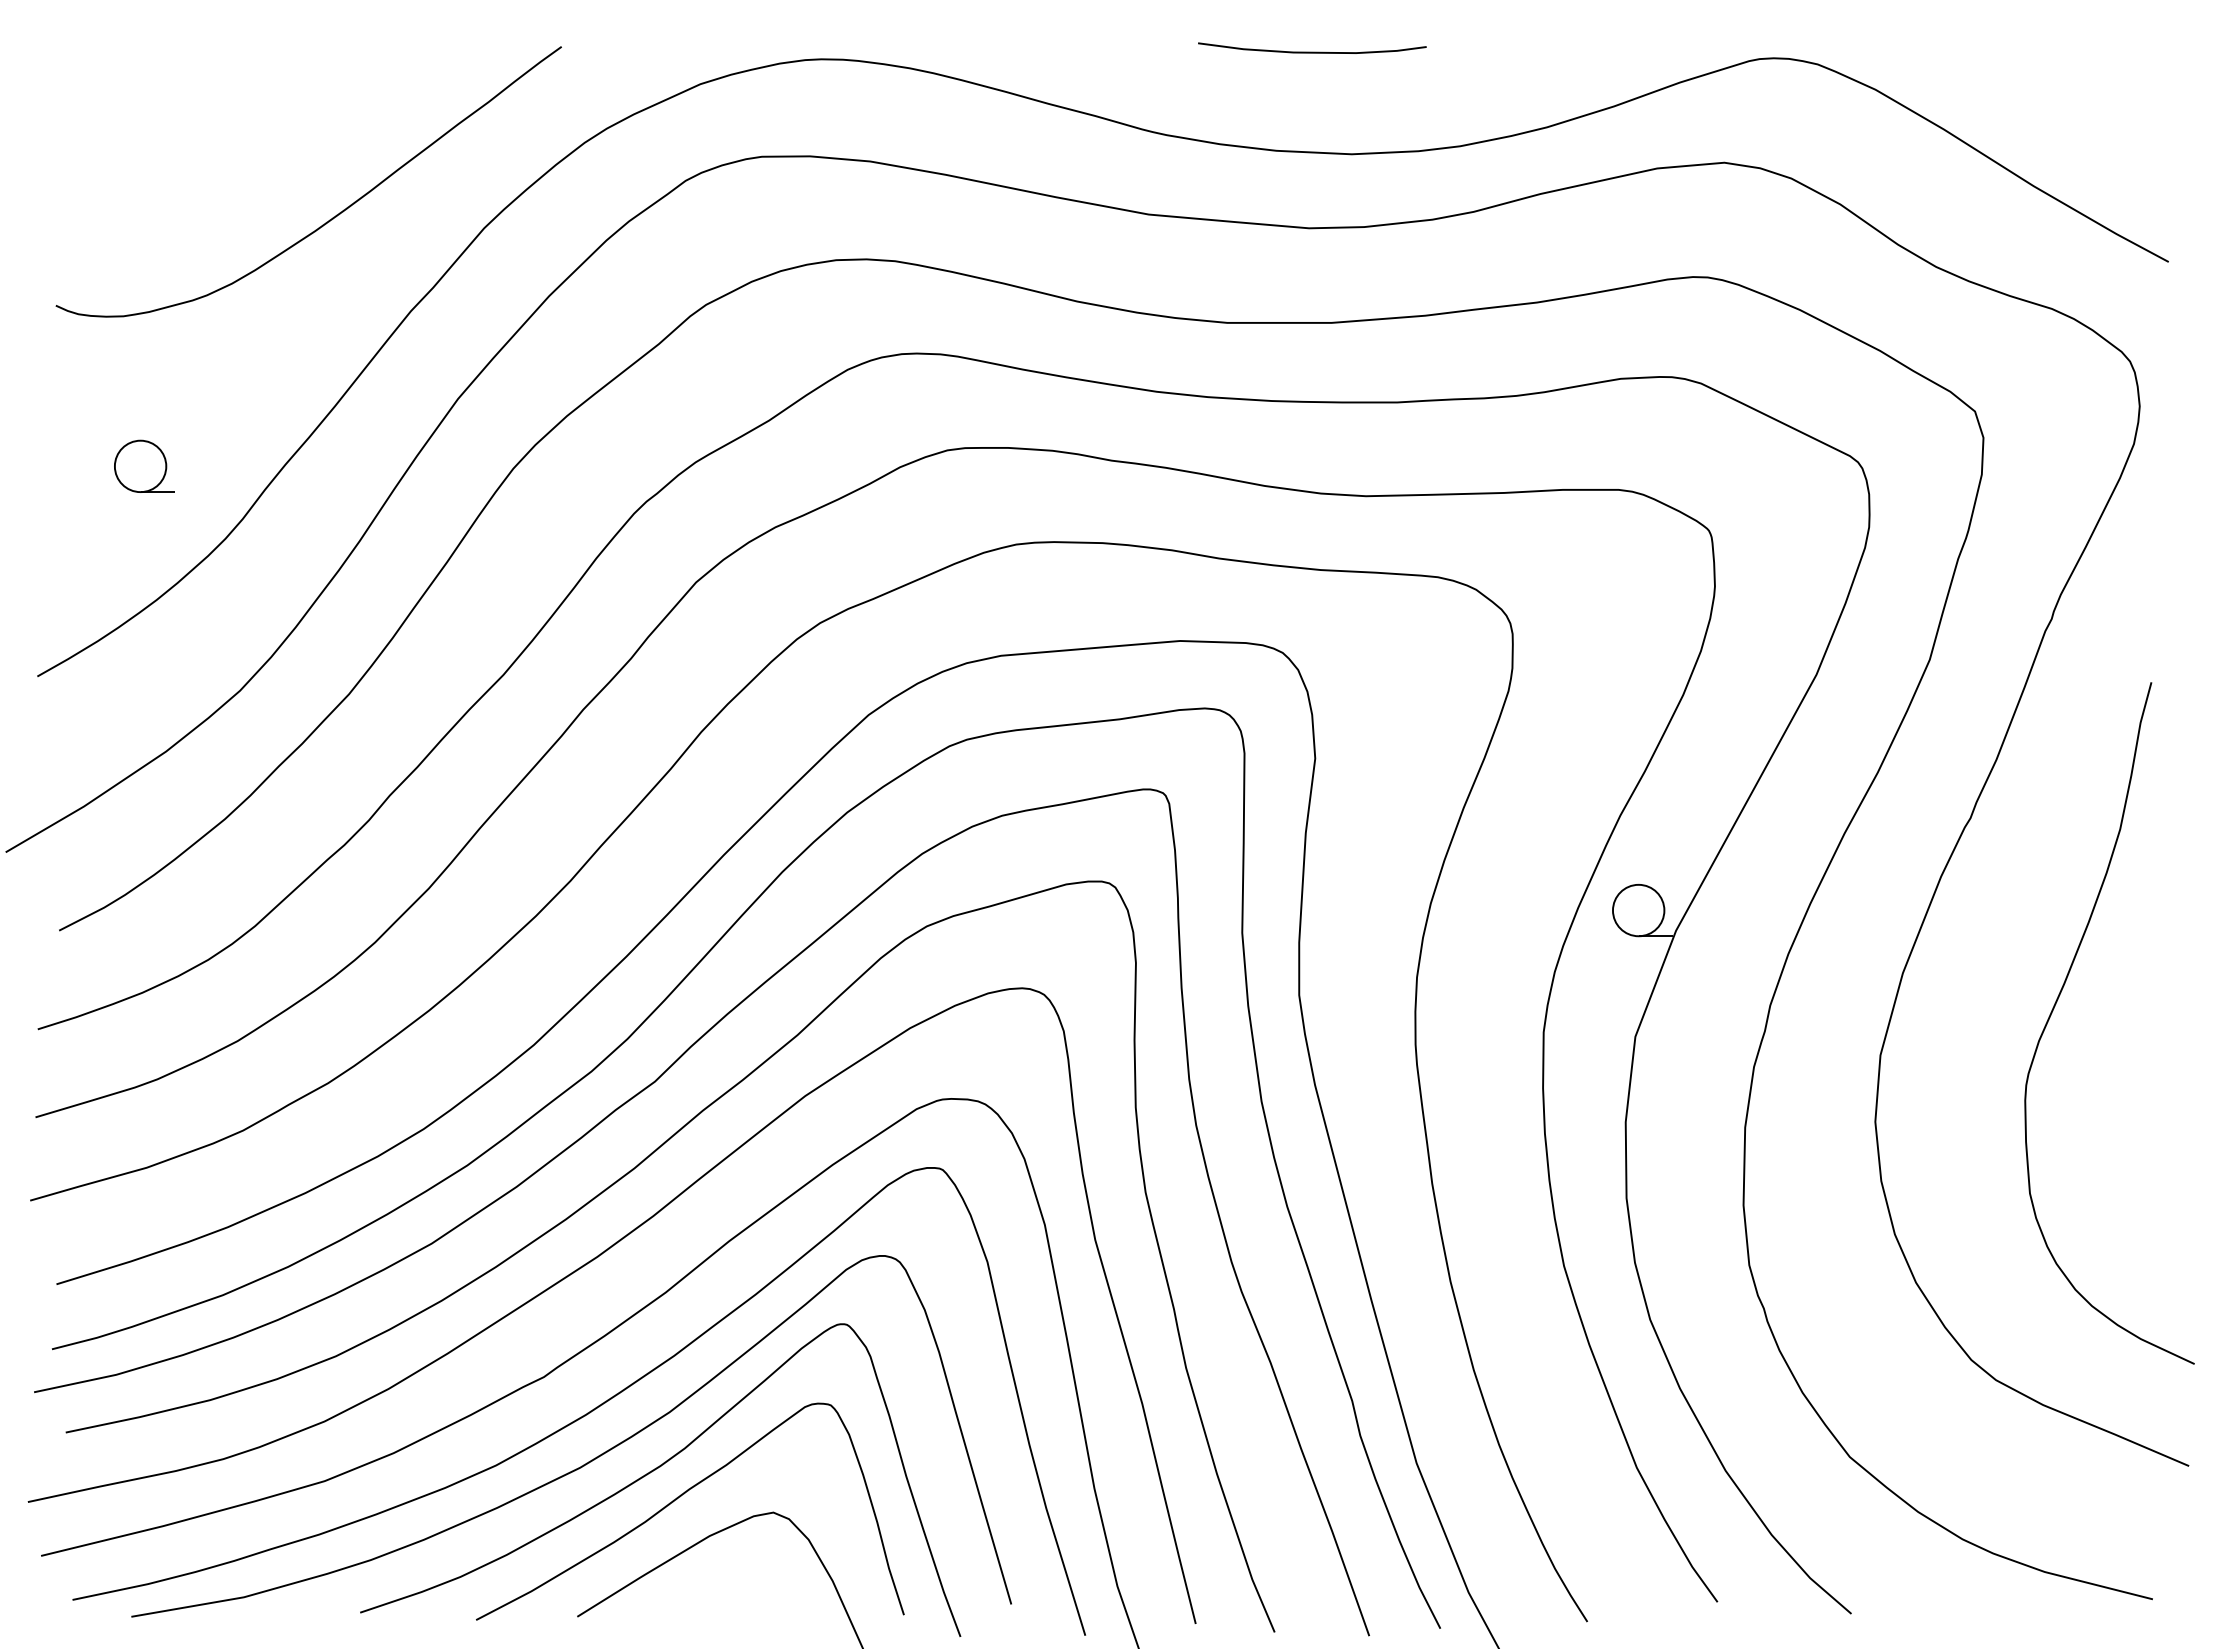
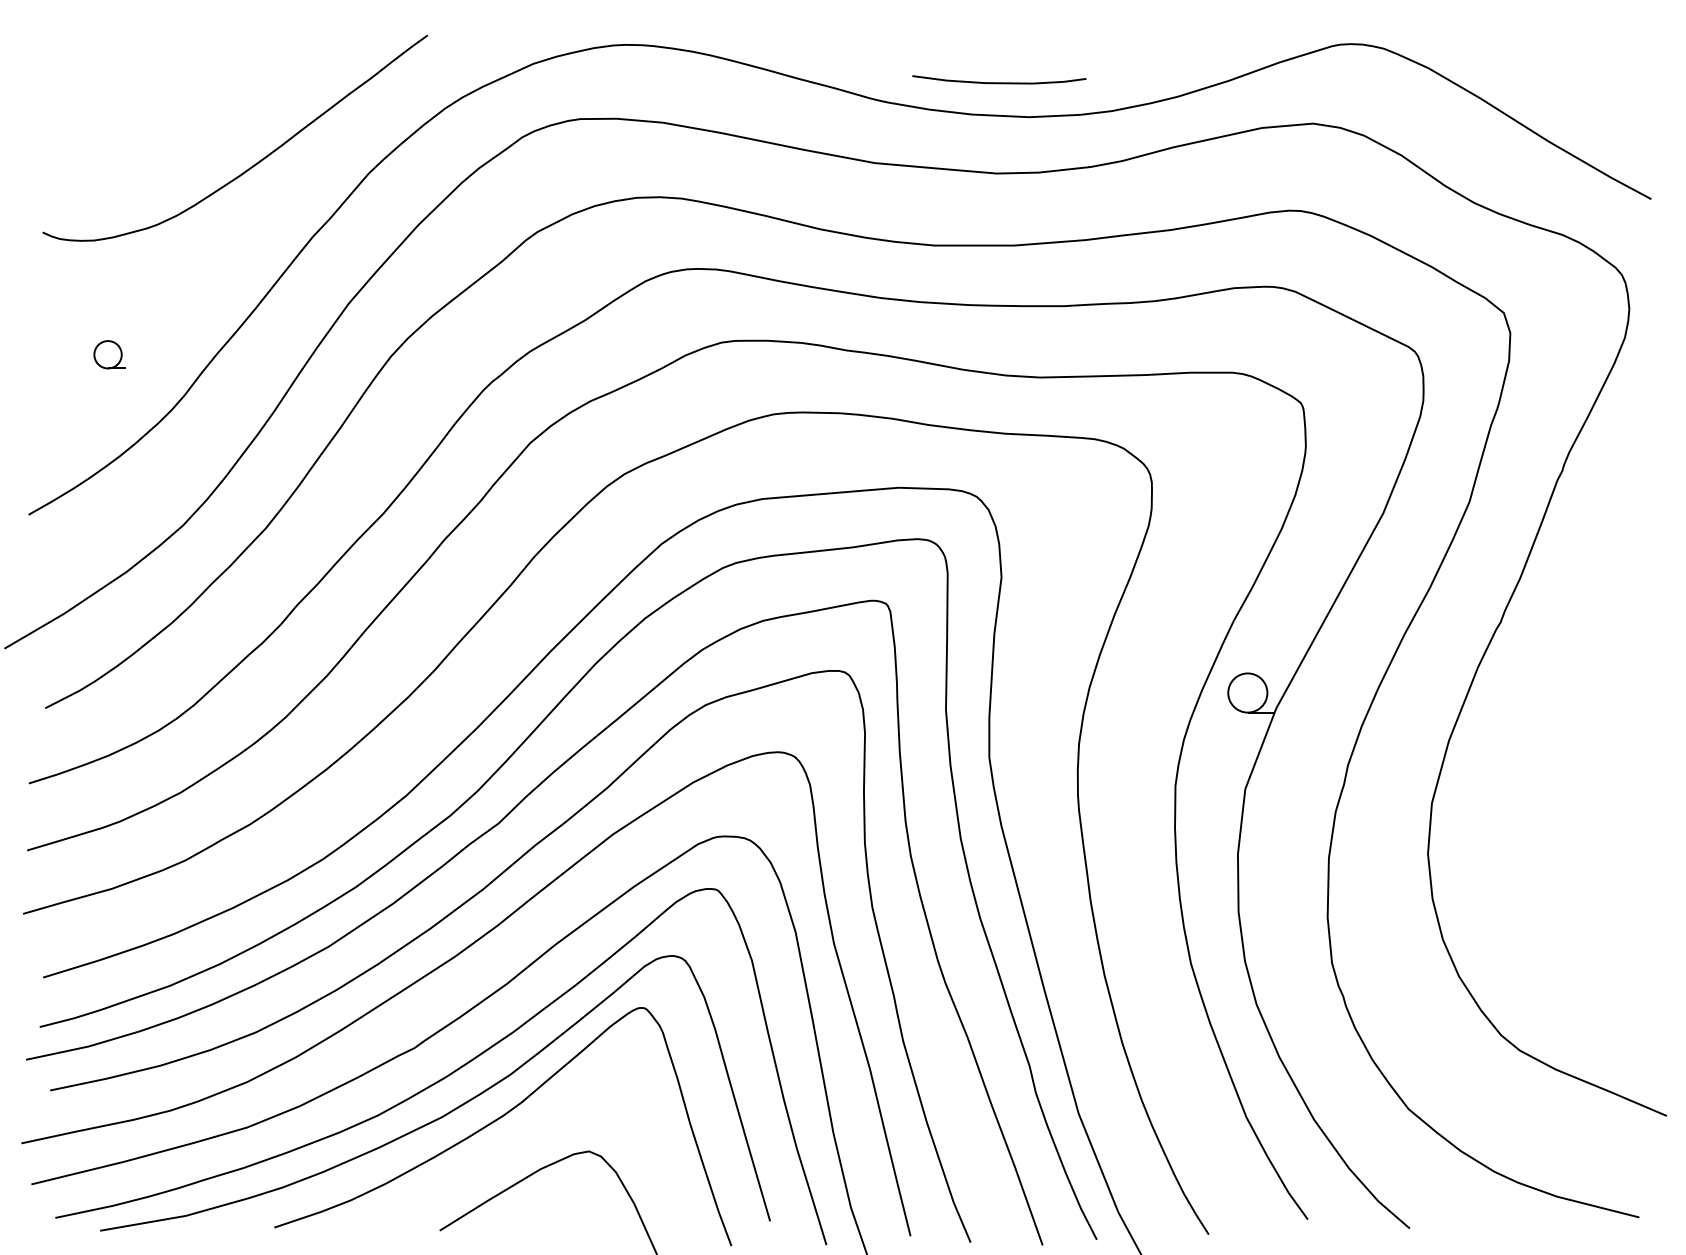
curve: (1312, 51) -> (999, 82), moved
part: (144, 465) -> (110, 354), size x0.7
curve: (2056, 1004) -> (1565, 764), removed
curve: (680, 1497) -> (518, 1139), removed

